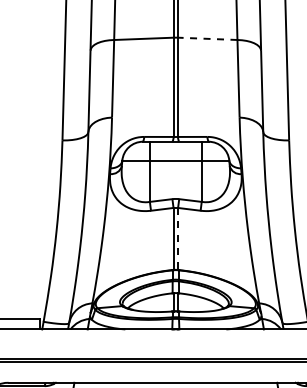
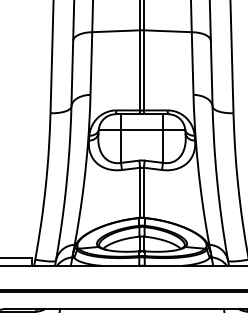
line: (207, 38) -> (167, 30), dashed -> solid
line: (178, 239) -> (144, 193), dashed -> solid

